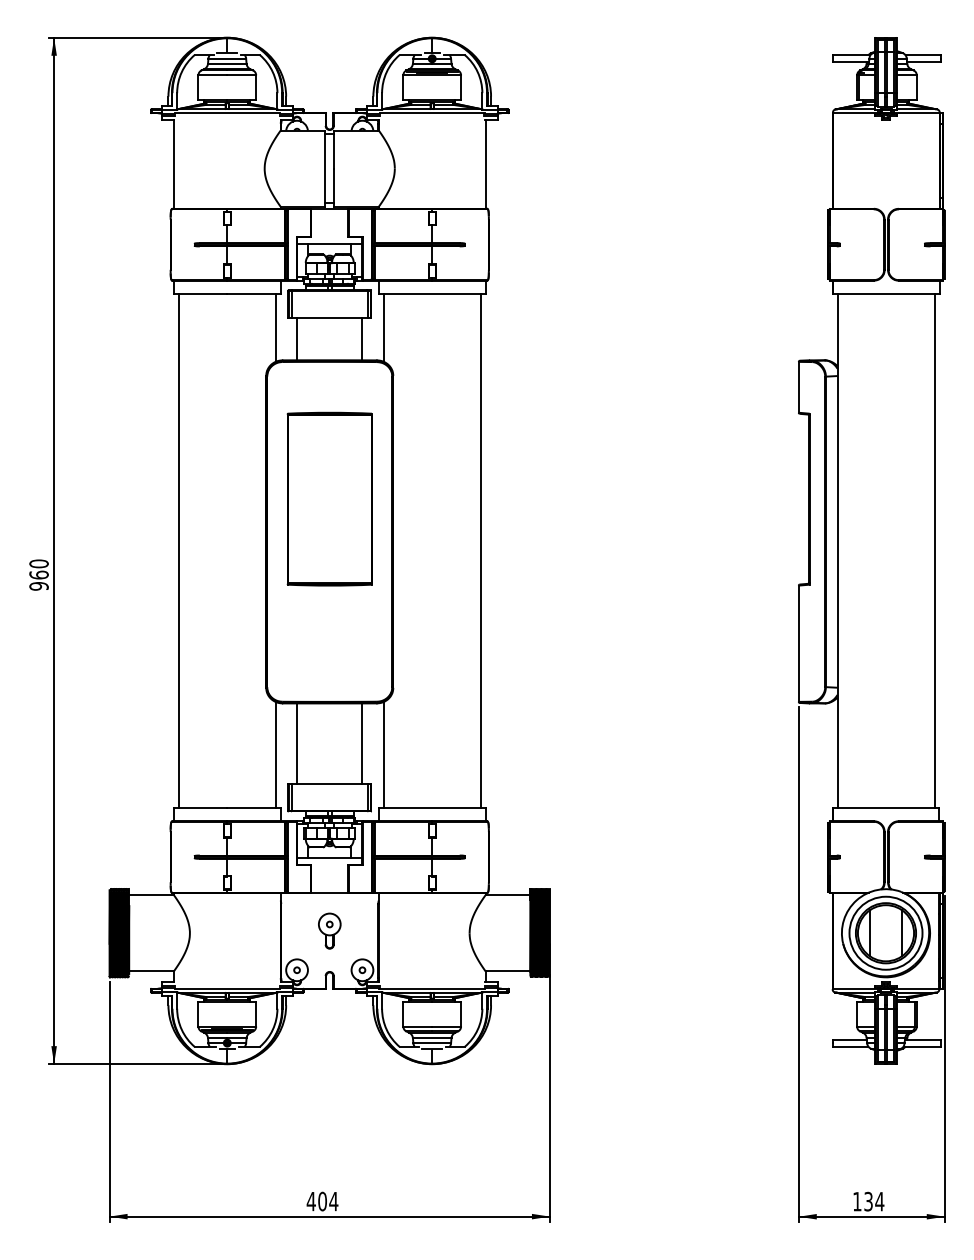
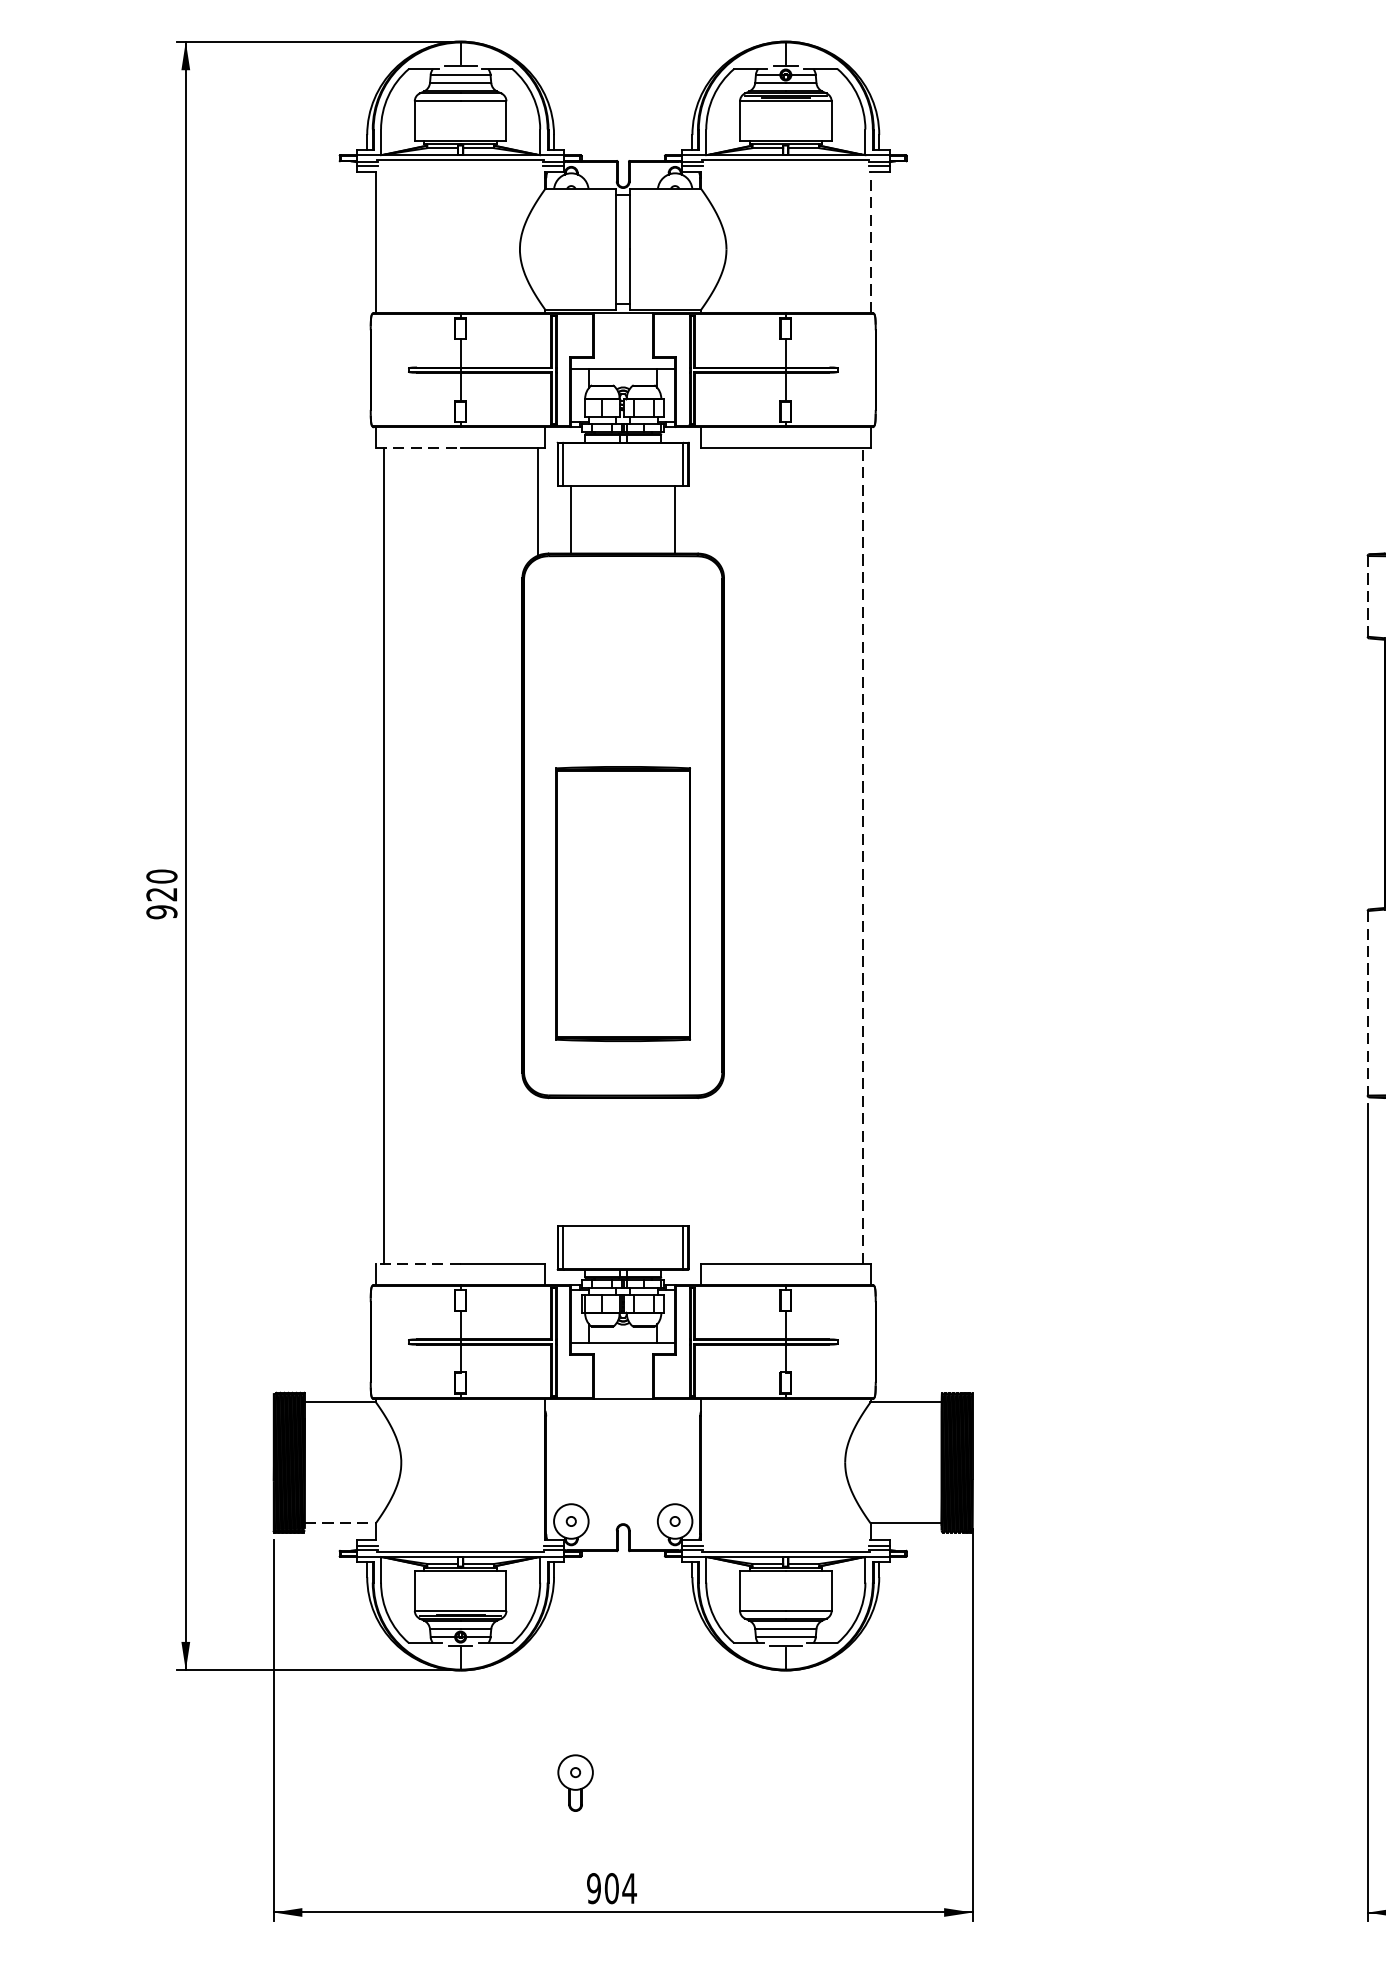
line: (485, 164) -> (870, 242), solid -> dashed
line: (200, 294) -> (418, 449), solid -> dashed
line: (383, 327) -> (708, 501), removed
line: (798, 387) -> (1367, 596), solid -> dashed
part: (329, 498) -> (622, 902), moved
line: (480, 550) -> (862, 855), solid -> dashed
text: (38, 574) -> (160, 893), 960 -> 920
line: (798, 644) -> (1367, 1004), solid -> dashed
line: (297, 743) -> (572, 1161), removed
line: (362, 743) -> (675, 1161), removed
line: (275, 754) -> (537, 1179), removed
line: (383, 754) -> (708, 1179), removed
line: (200, 807) -> (418, 1263), solid -> dashed
part: (329, 930) -> (575, 1782), moved
line: (152, 971) -> (341, 1523), solid -> dashed
text: (310, 1201) -> (592, 1888), 404 -> 904

